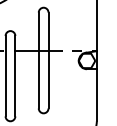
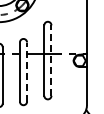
line: (48, 60) -> (51, 60), solid -> dashed
line: (15, 76) -> (27, 72), solid -> dashed

